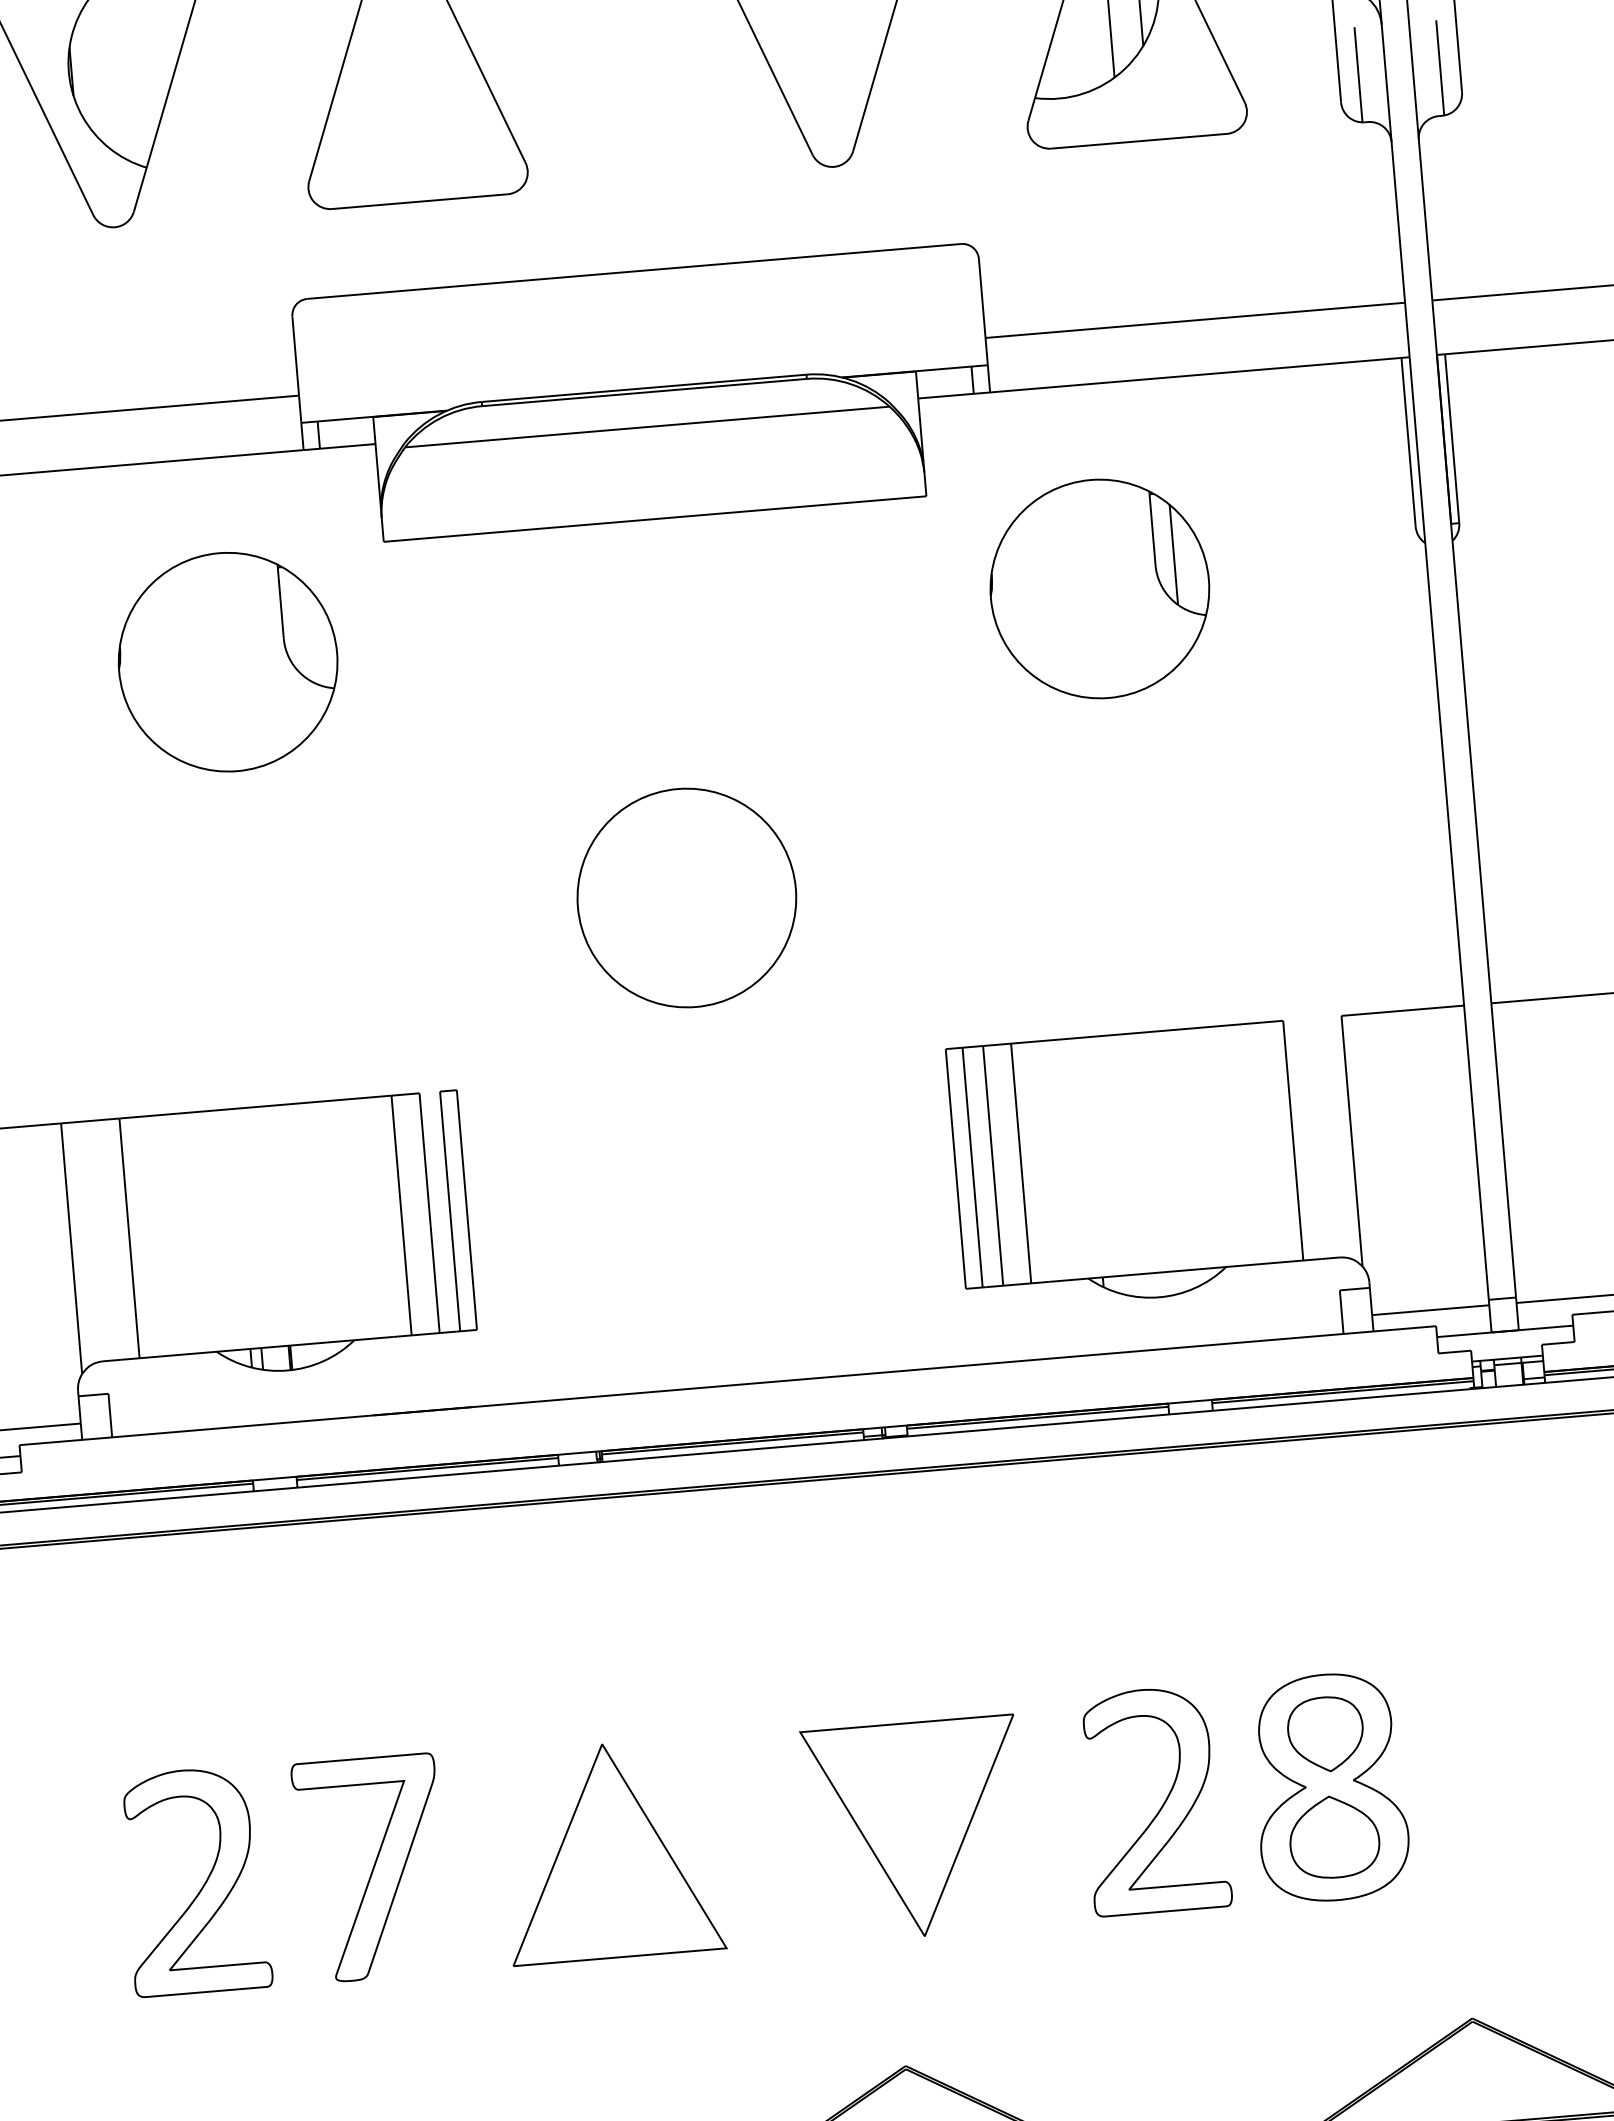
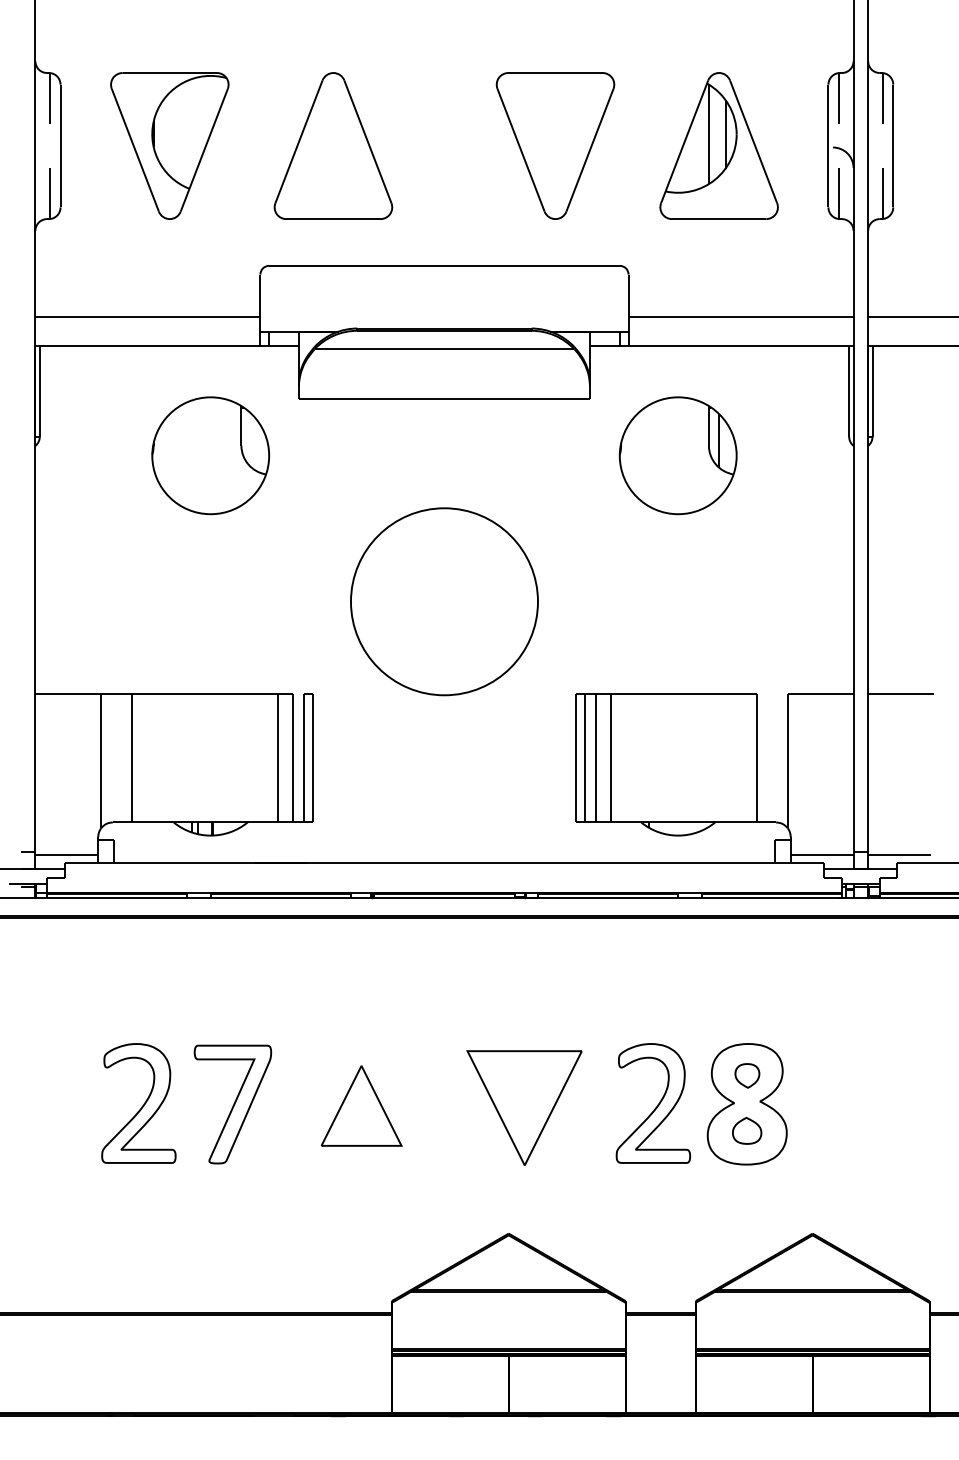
part: (686, 897) -> (444, 601), size x1.6
part: (1326, 1733) -> (747, 1075), size x0.6
part: (1332, 1836) -> (746, 1130), size x0.6
part: (611, 1850) -> (361, 1105), size x0.7

